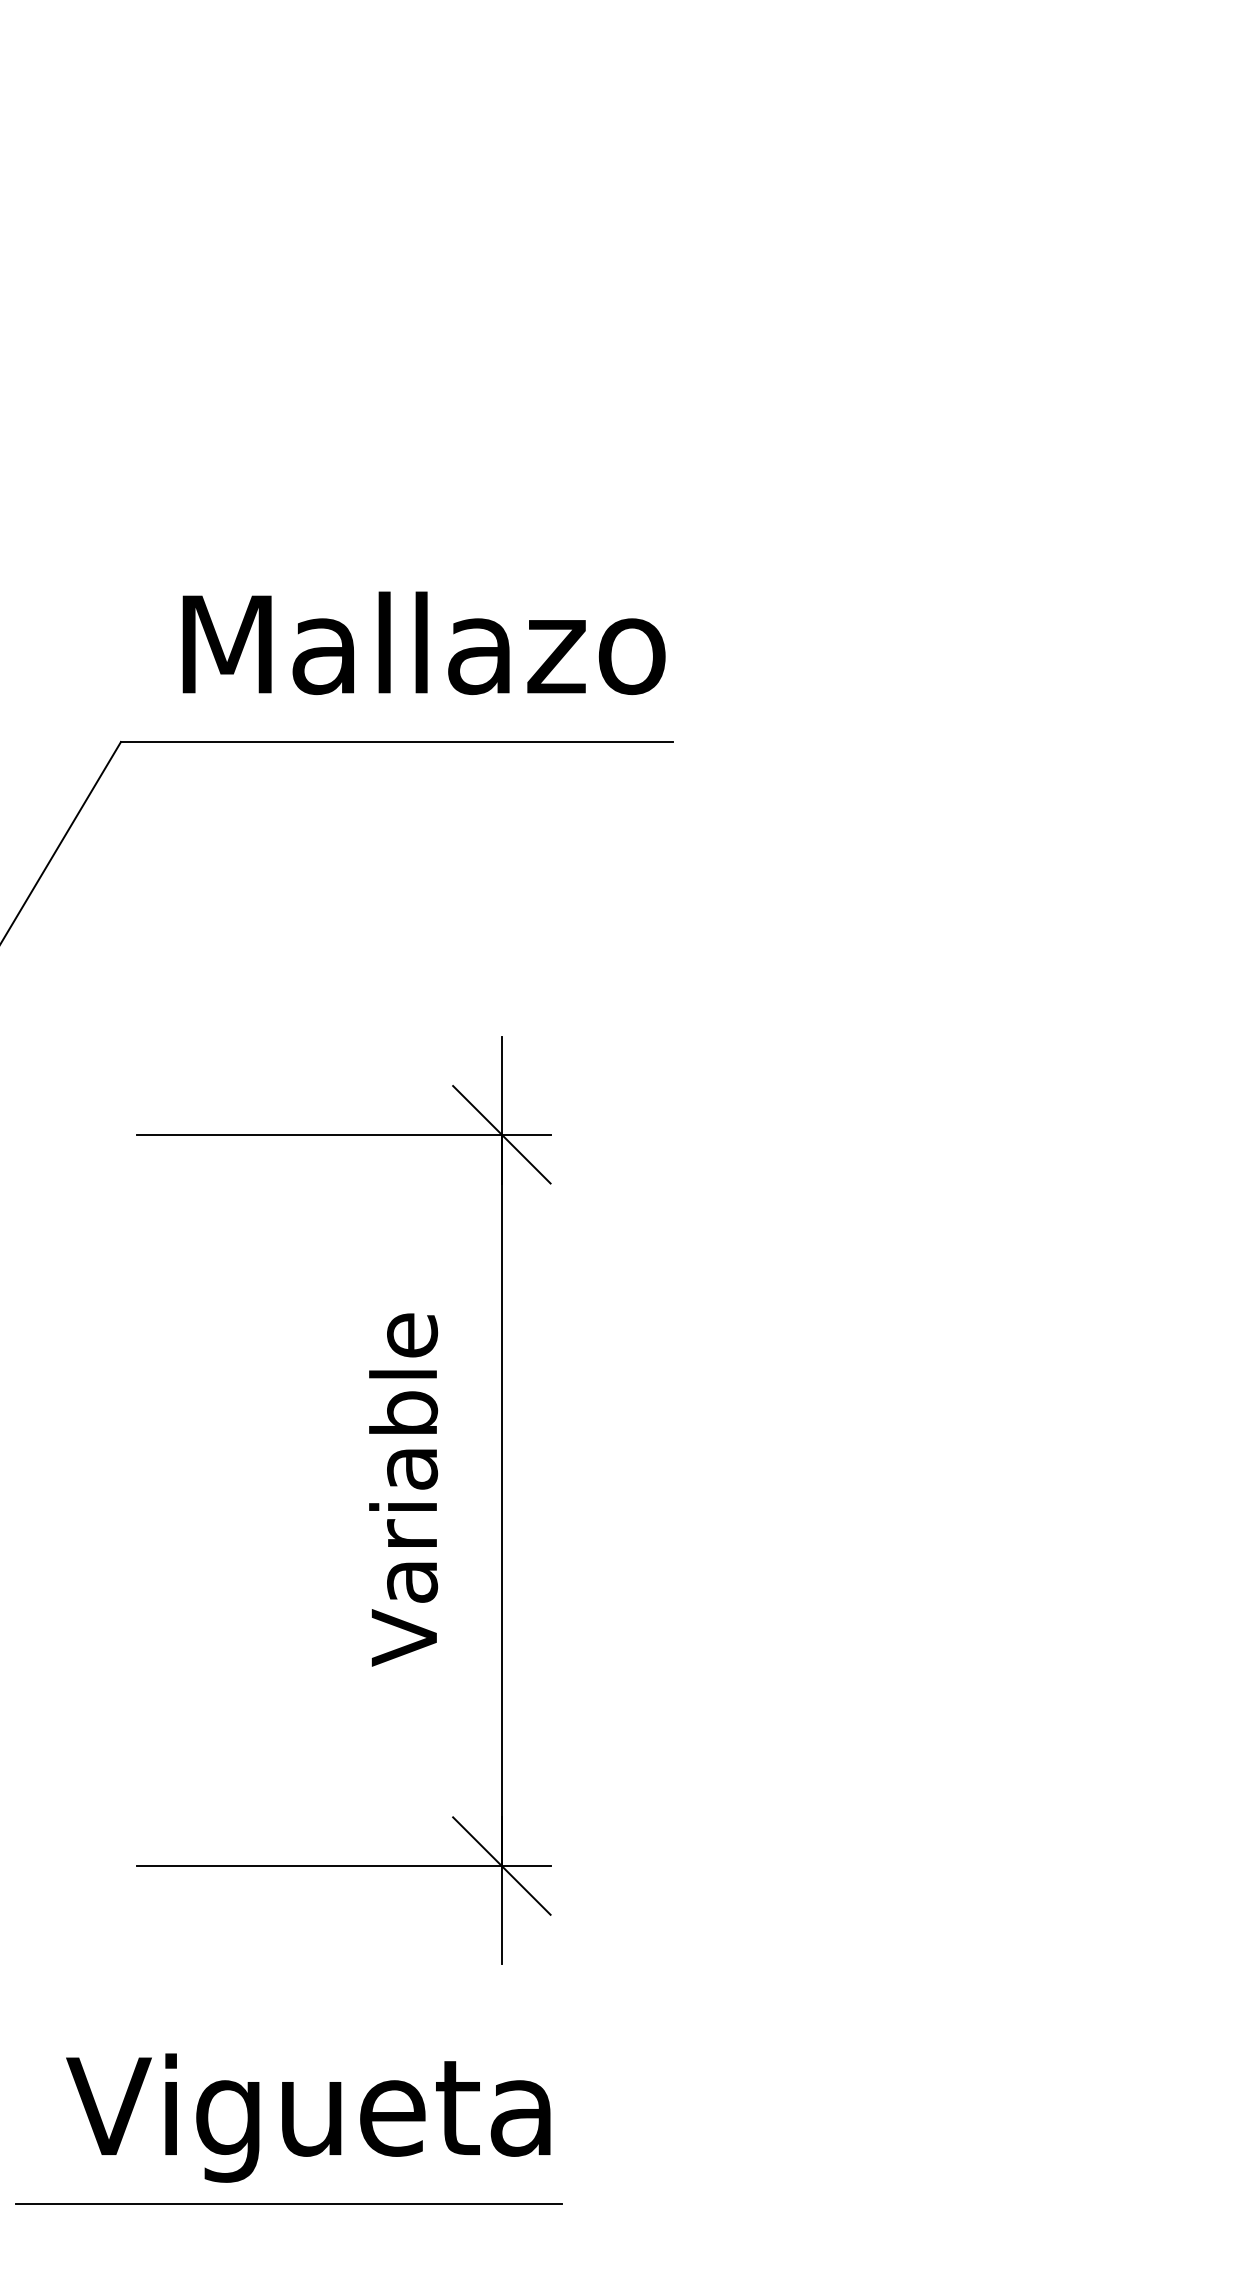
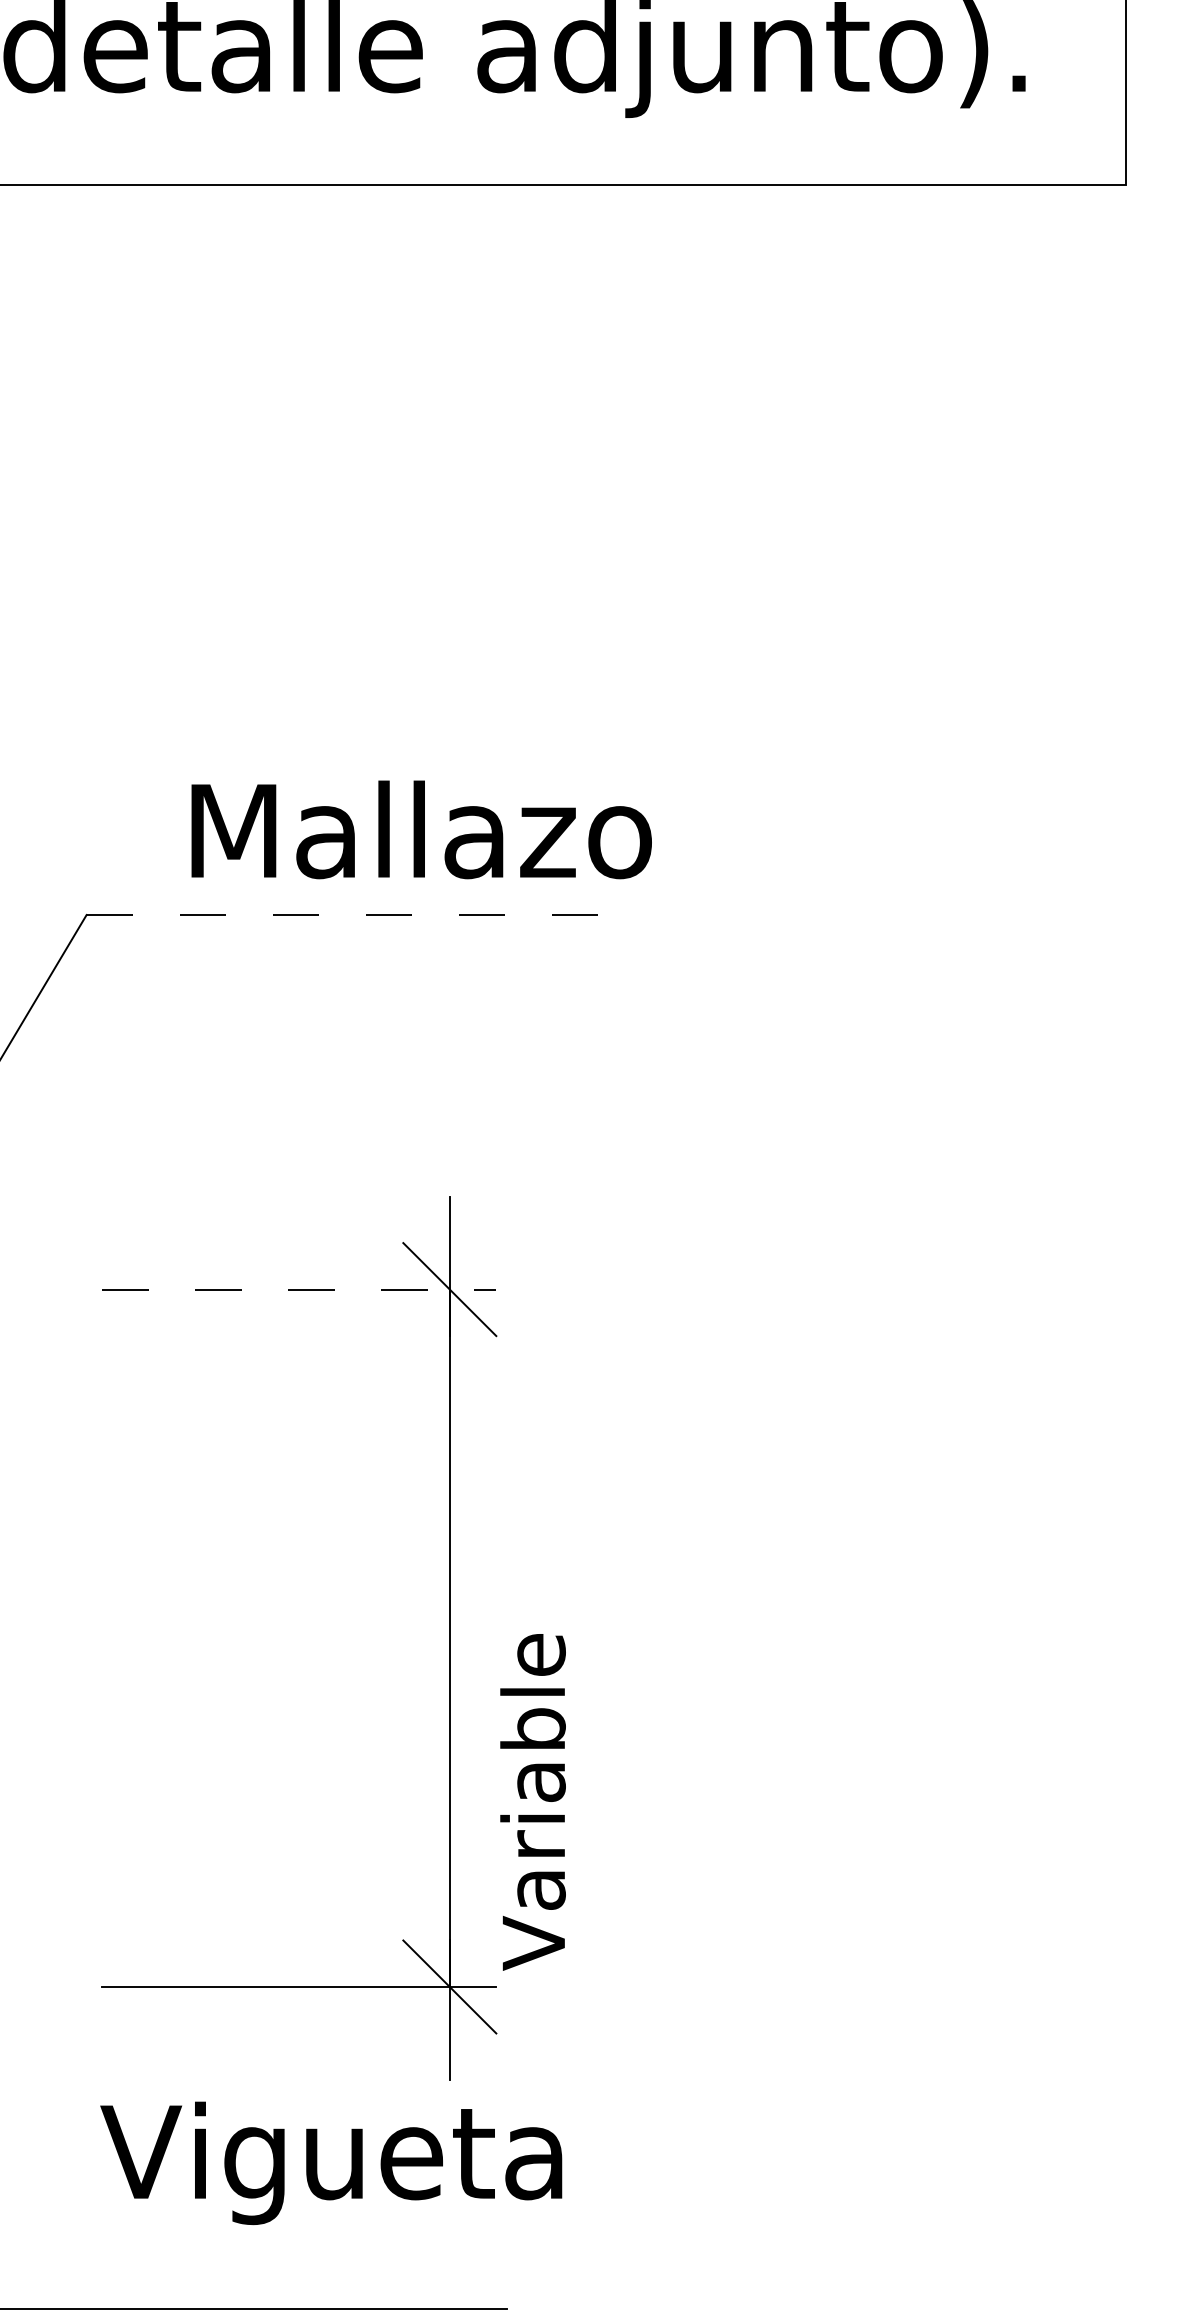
text: (423, 642) -> (421, 829), moved
line: (397, 742) -> (350, 915), solid -> dashed
line: (344, 1134) -> (299, 1289), solid -> dashed
text: (402, 1490) -> (532, 1802), moved
text: (308, 2118) -> (331, 2163), moved

